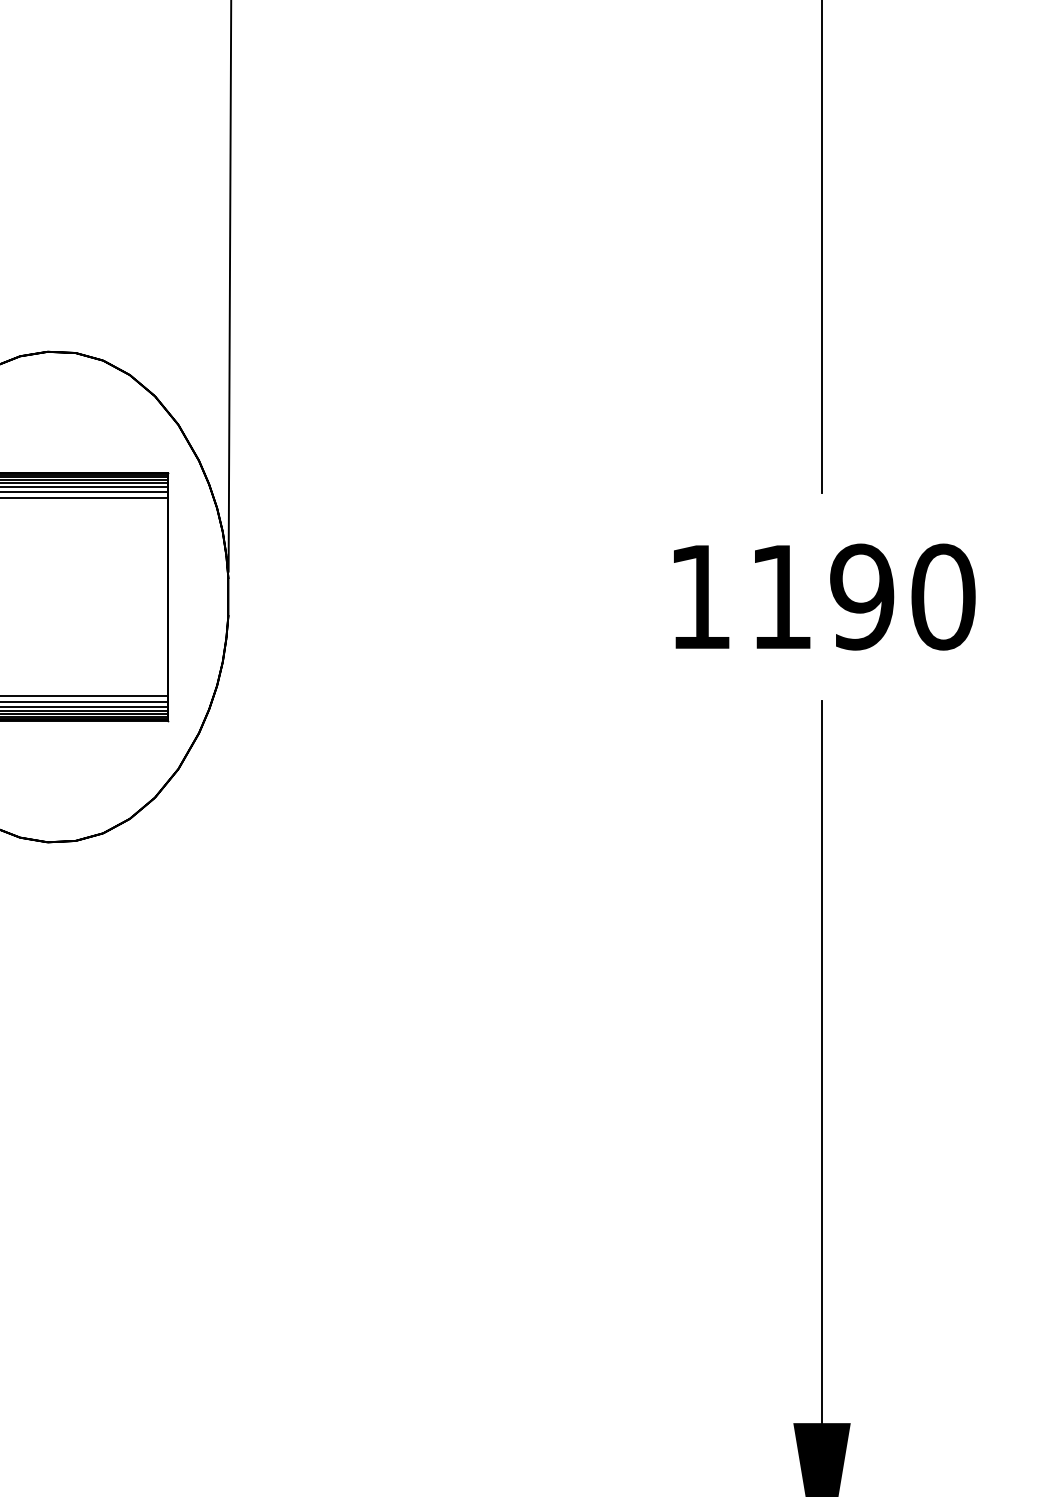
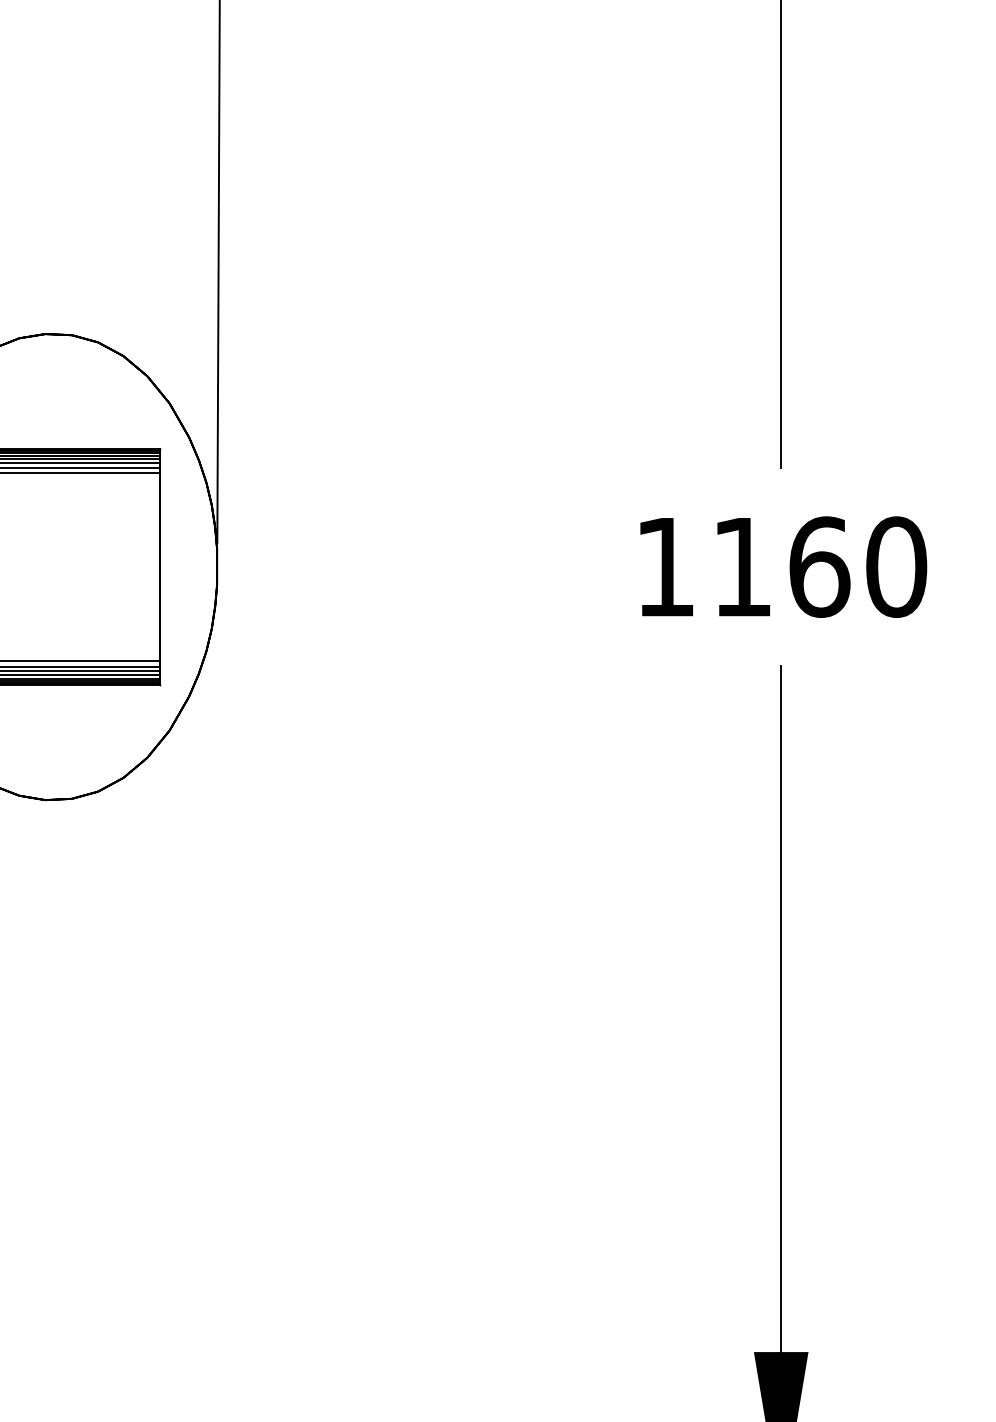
text: (862, 596) -> (819, 566), 1190 -> 1160

